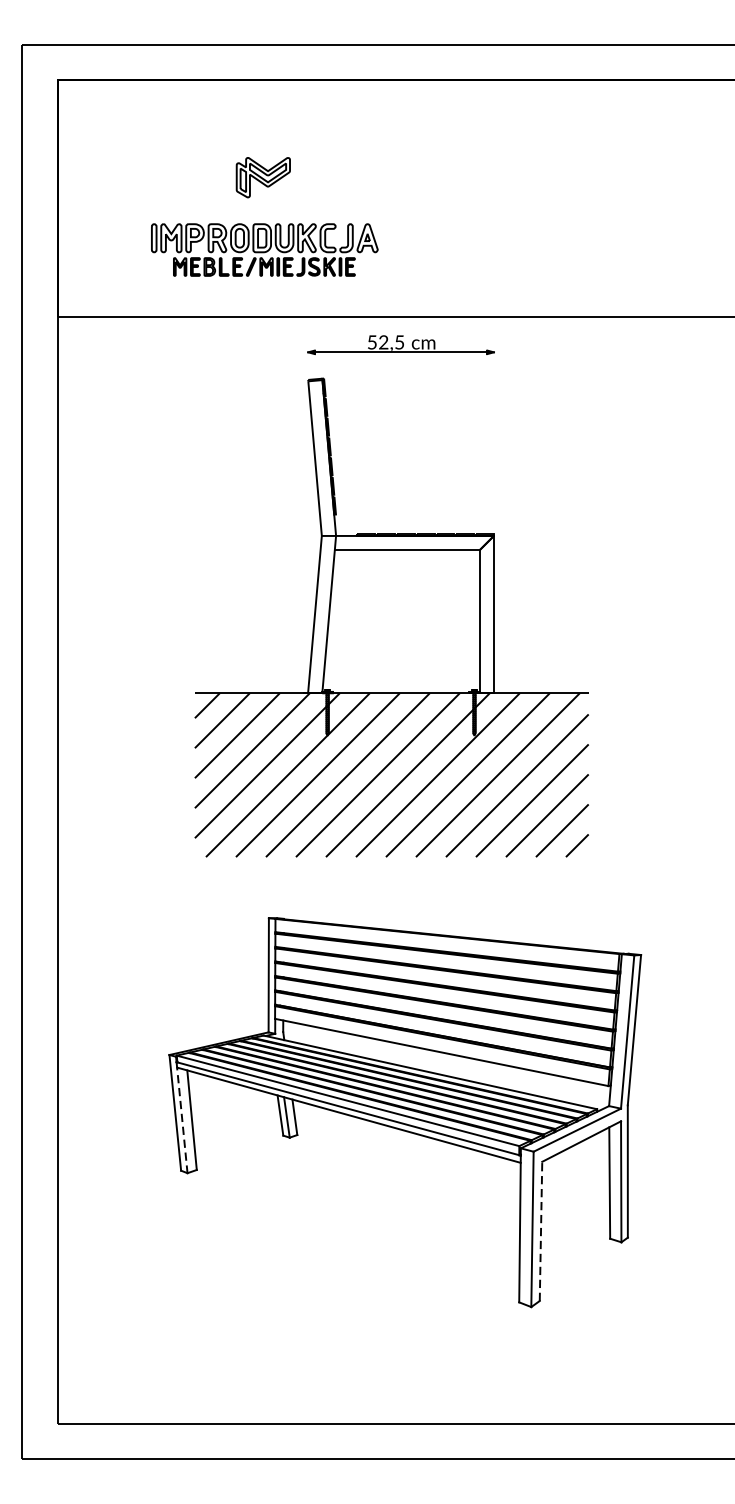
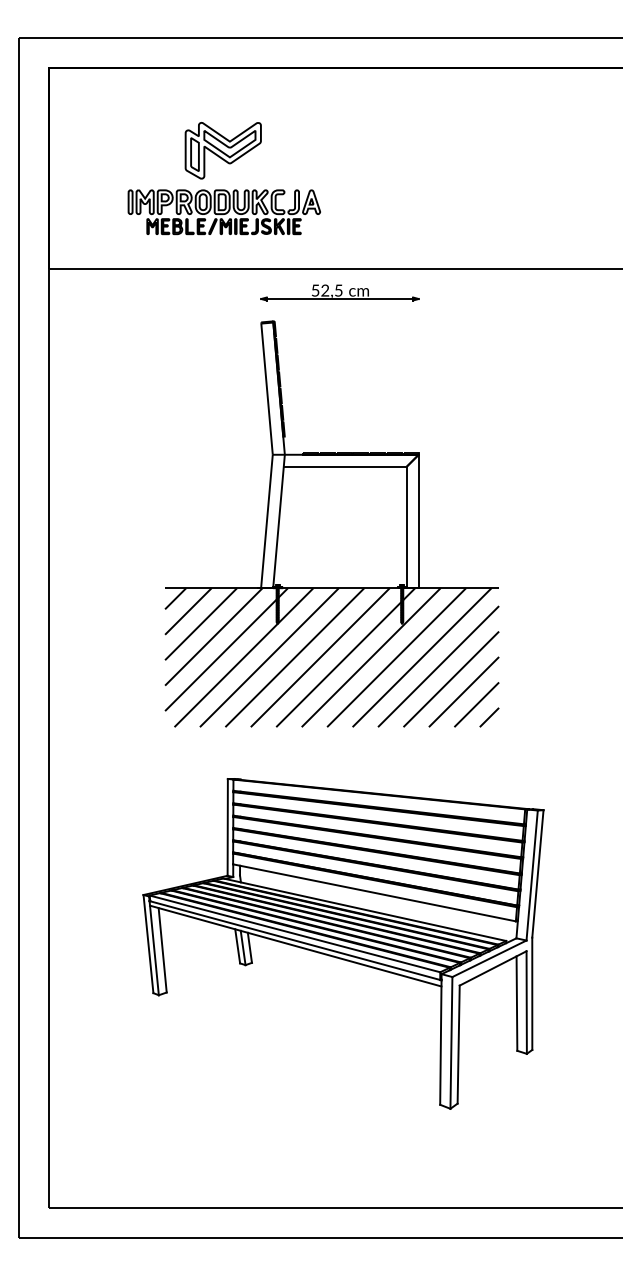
part: (262, 177) -> (222, 150), size x1.67
line: (182, 1118) -> (154, 948), dashed -> solid
line: (540, 1231) -> (458, 1044), dashed -> solid

